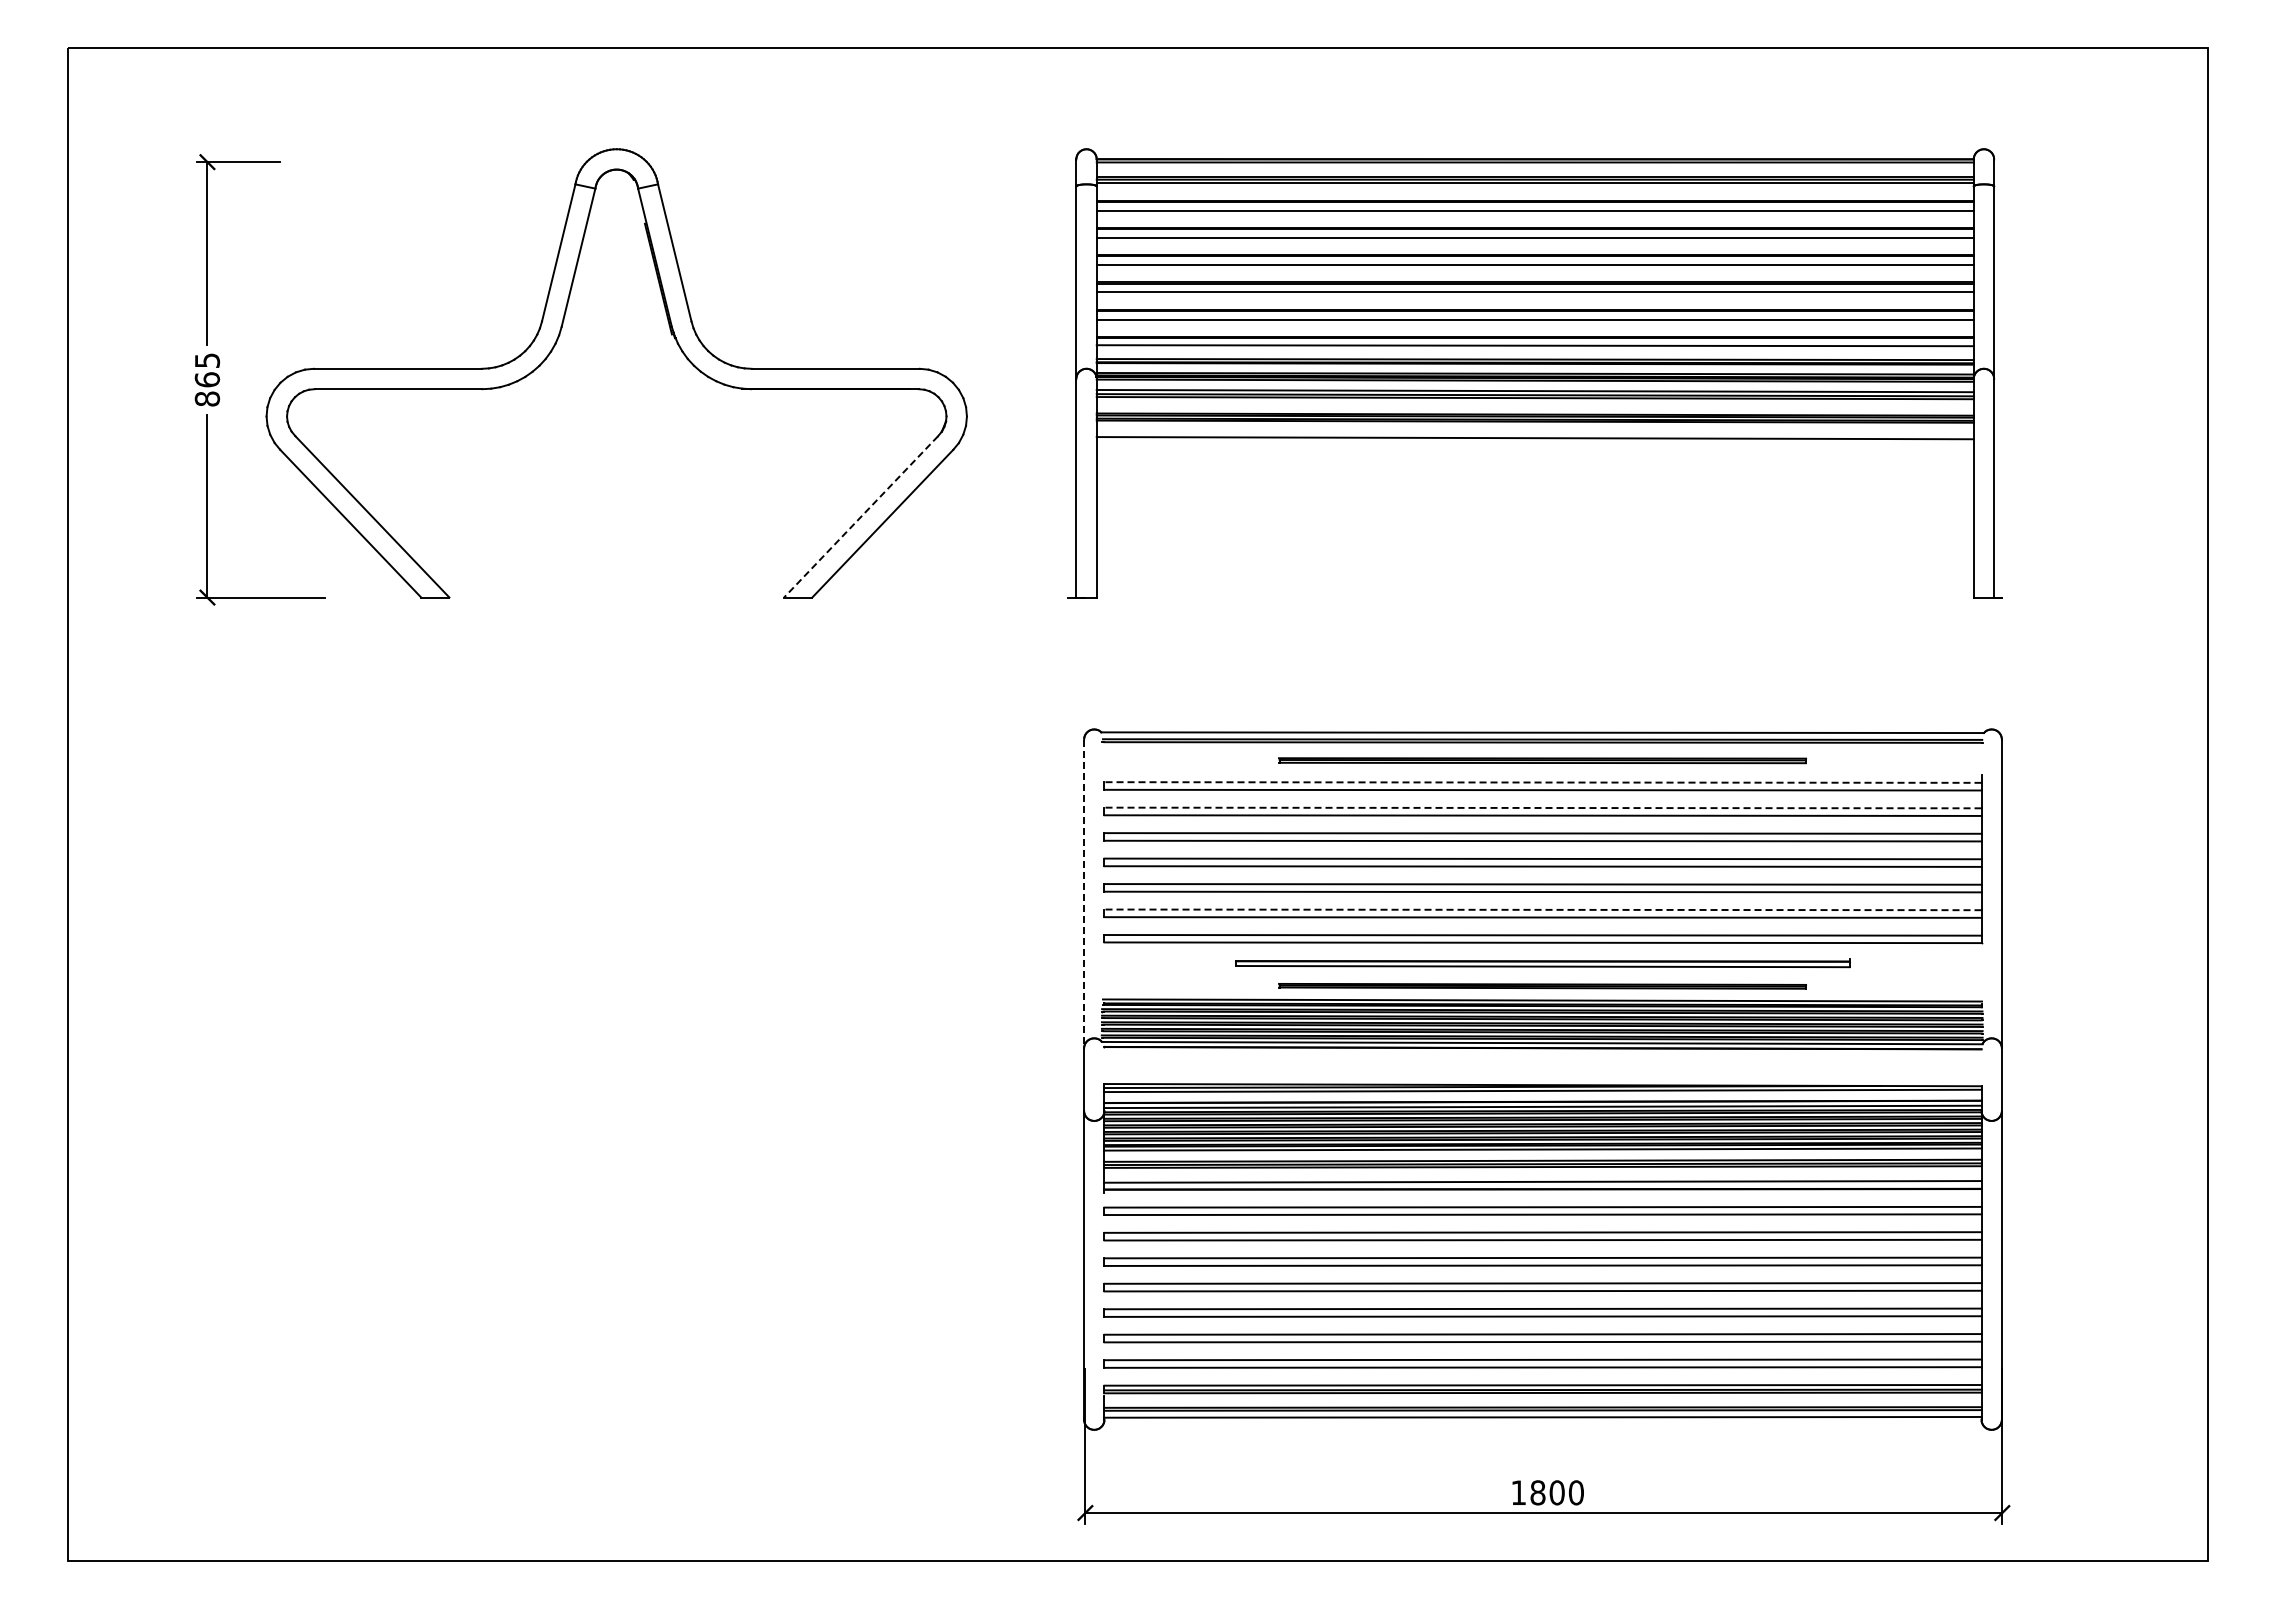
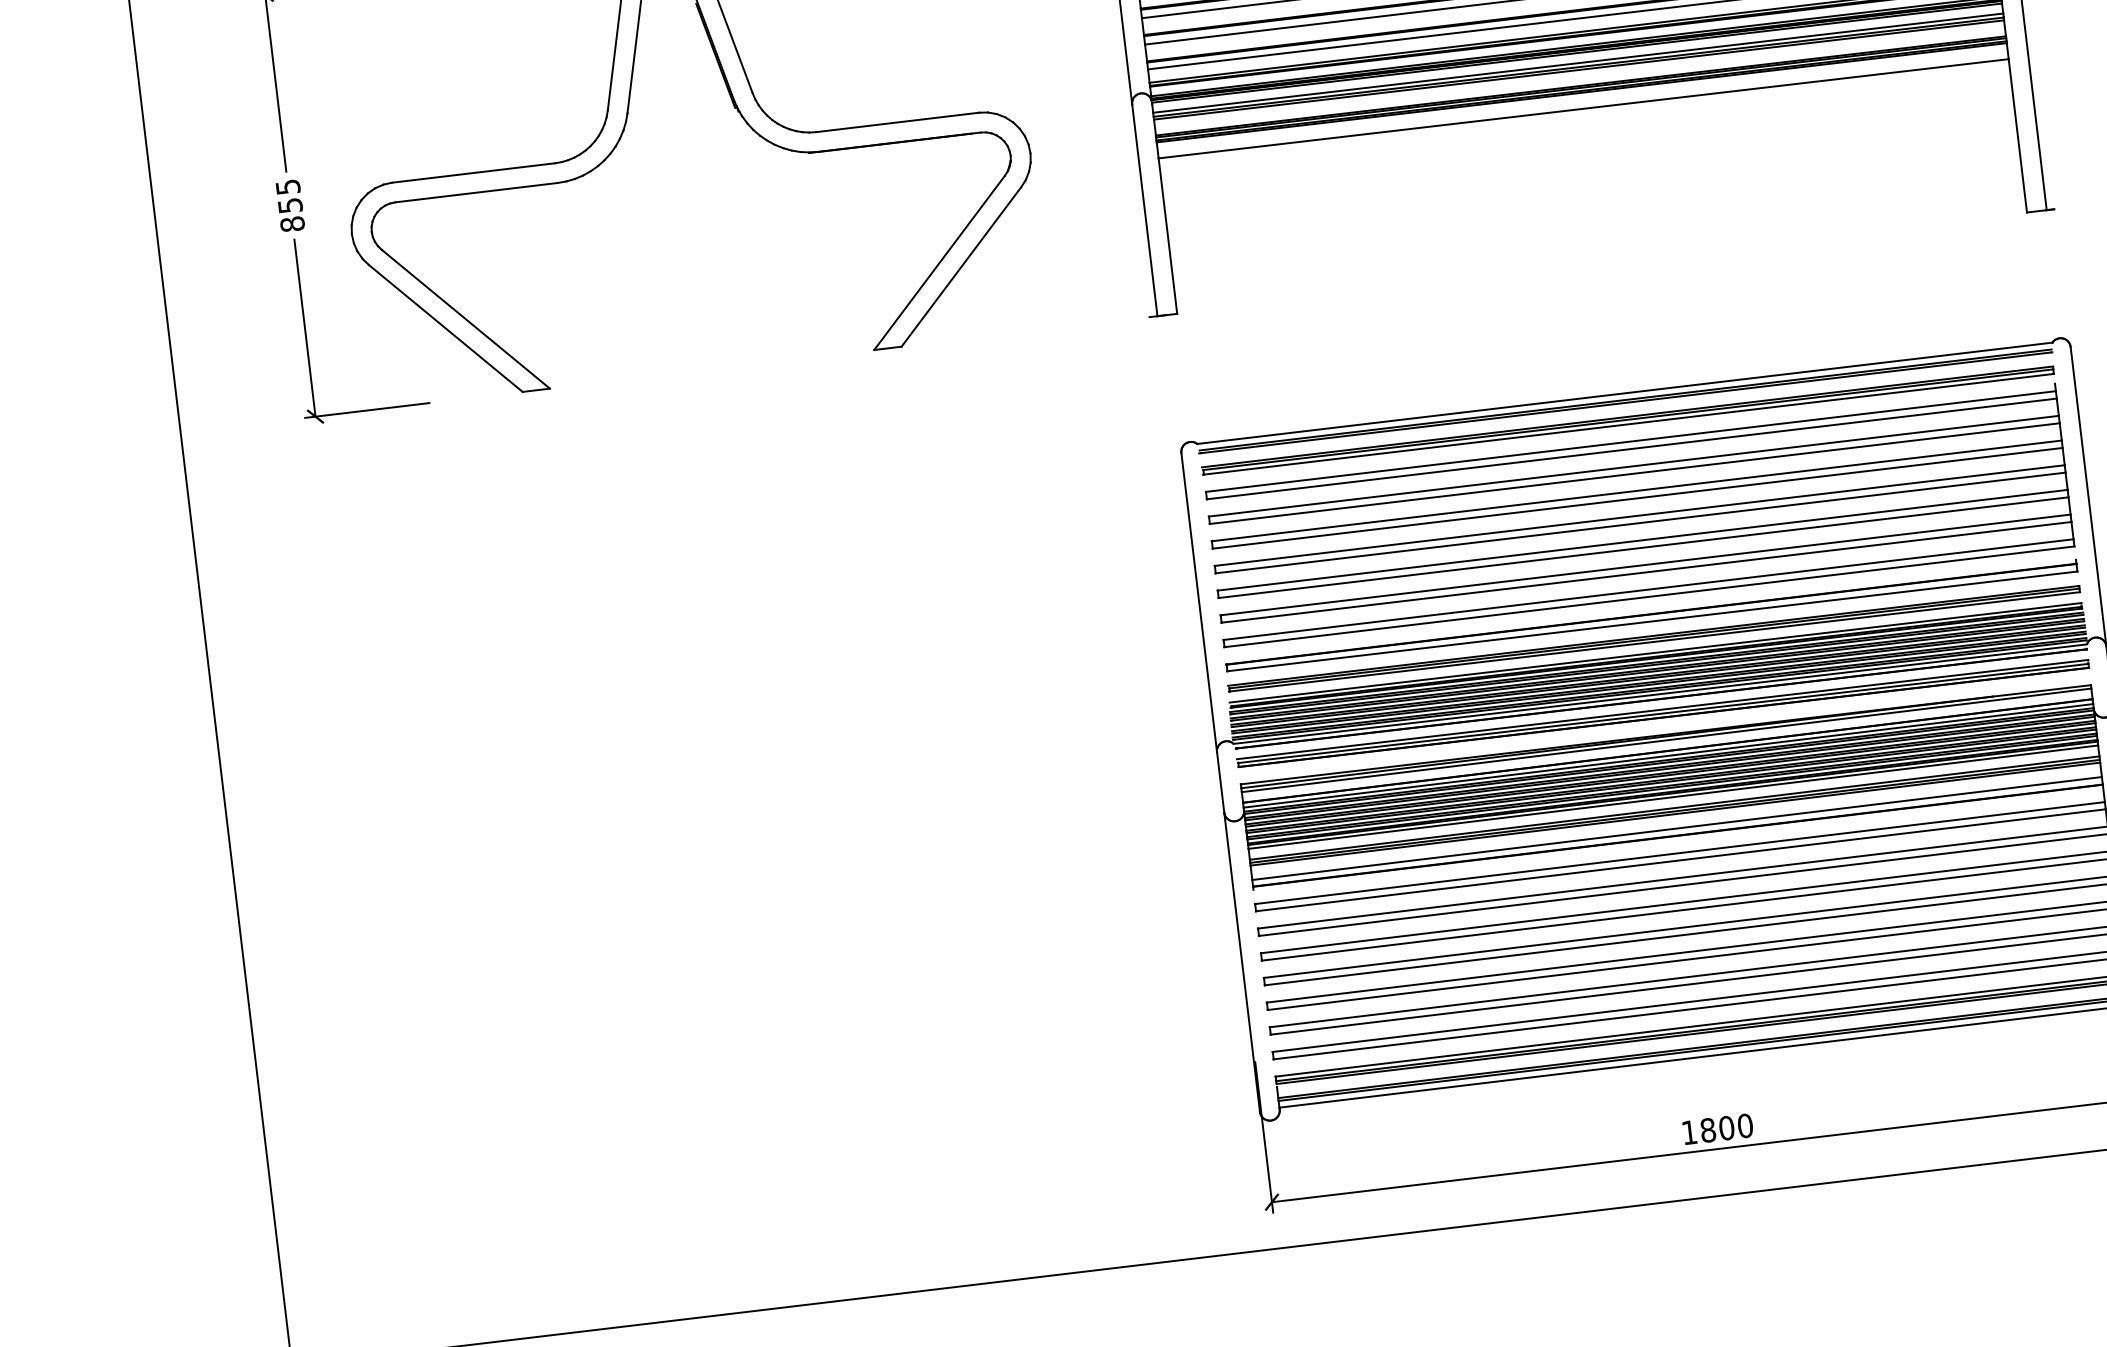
text: (207, 379) -> (290, 205), 865 -> 855
line: (860, 517) -> (939, 263), dashed -> solid
part: (1542, 760) -> (1627, 420), size x1.67
line: (1543, 782) -> (1631, 441), dashed -> solid
line: (1543, 807) -> (1634, 465), dashed -> solid
line: (1084, 894) -> (1199, 603), dashed -> solid
line: (1543, 909) -> (1646, 564), dashed -> solid
part: (1542, 962) -> (1651, 615), size x1.43
part: (1542, 986) -> (1654, 639), size x1.67
part: (1542, 1063) -> (1662, 713), added

